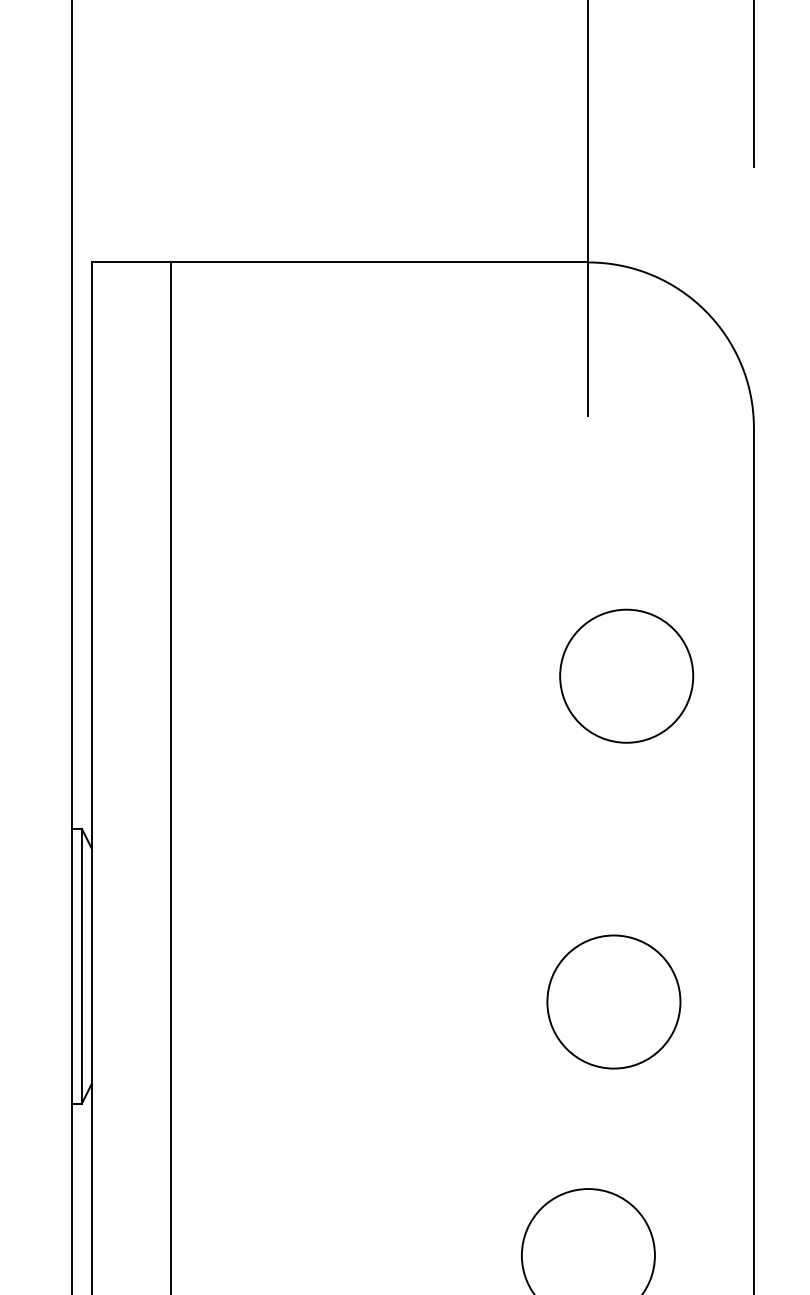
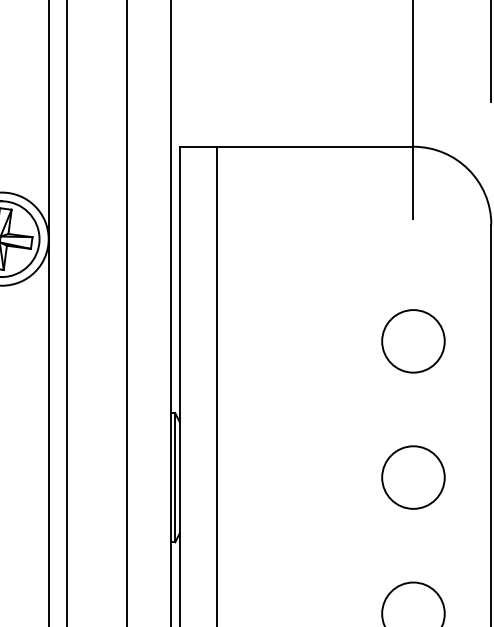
circle: (626, 676) -> (413, 341), moved
circle: (614, 1001) -> (413, 477), moved

